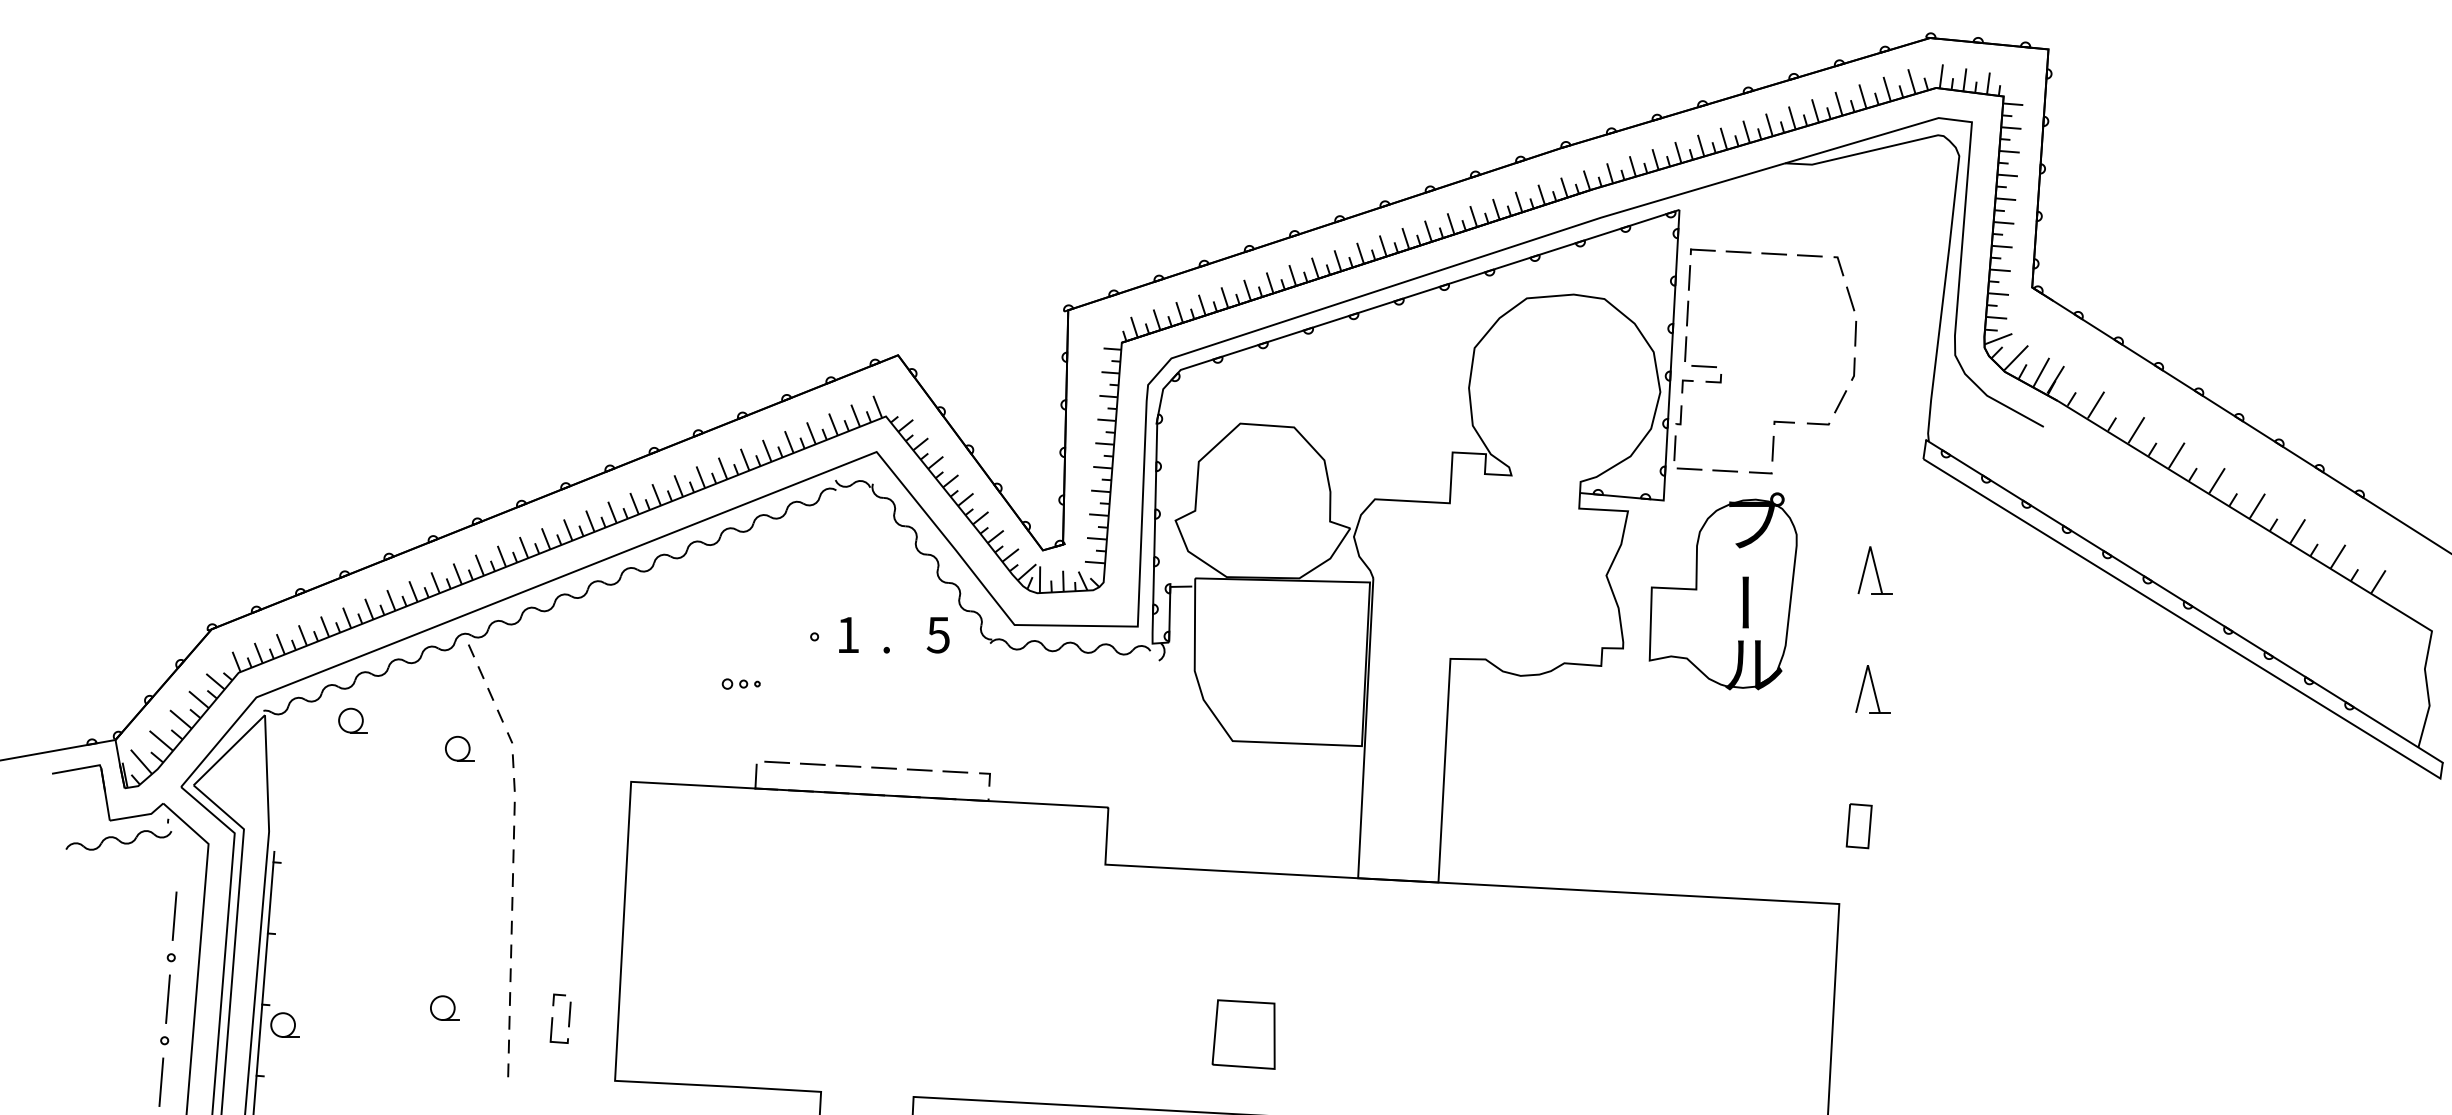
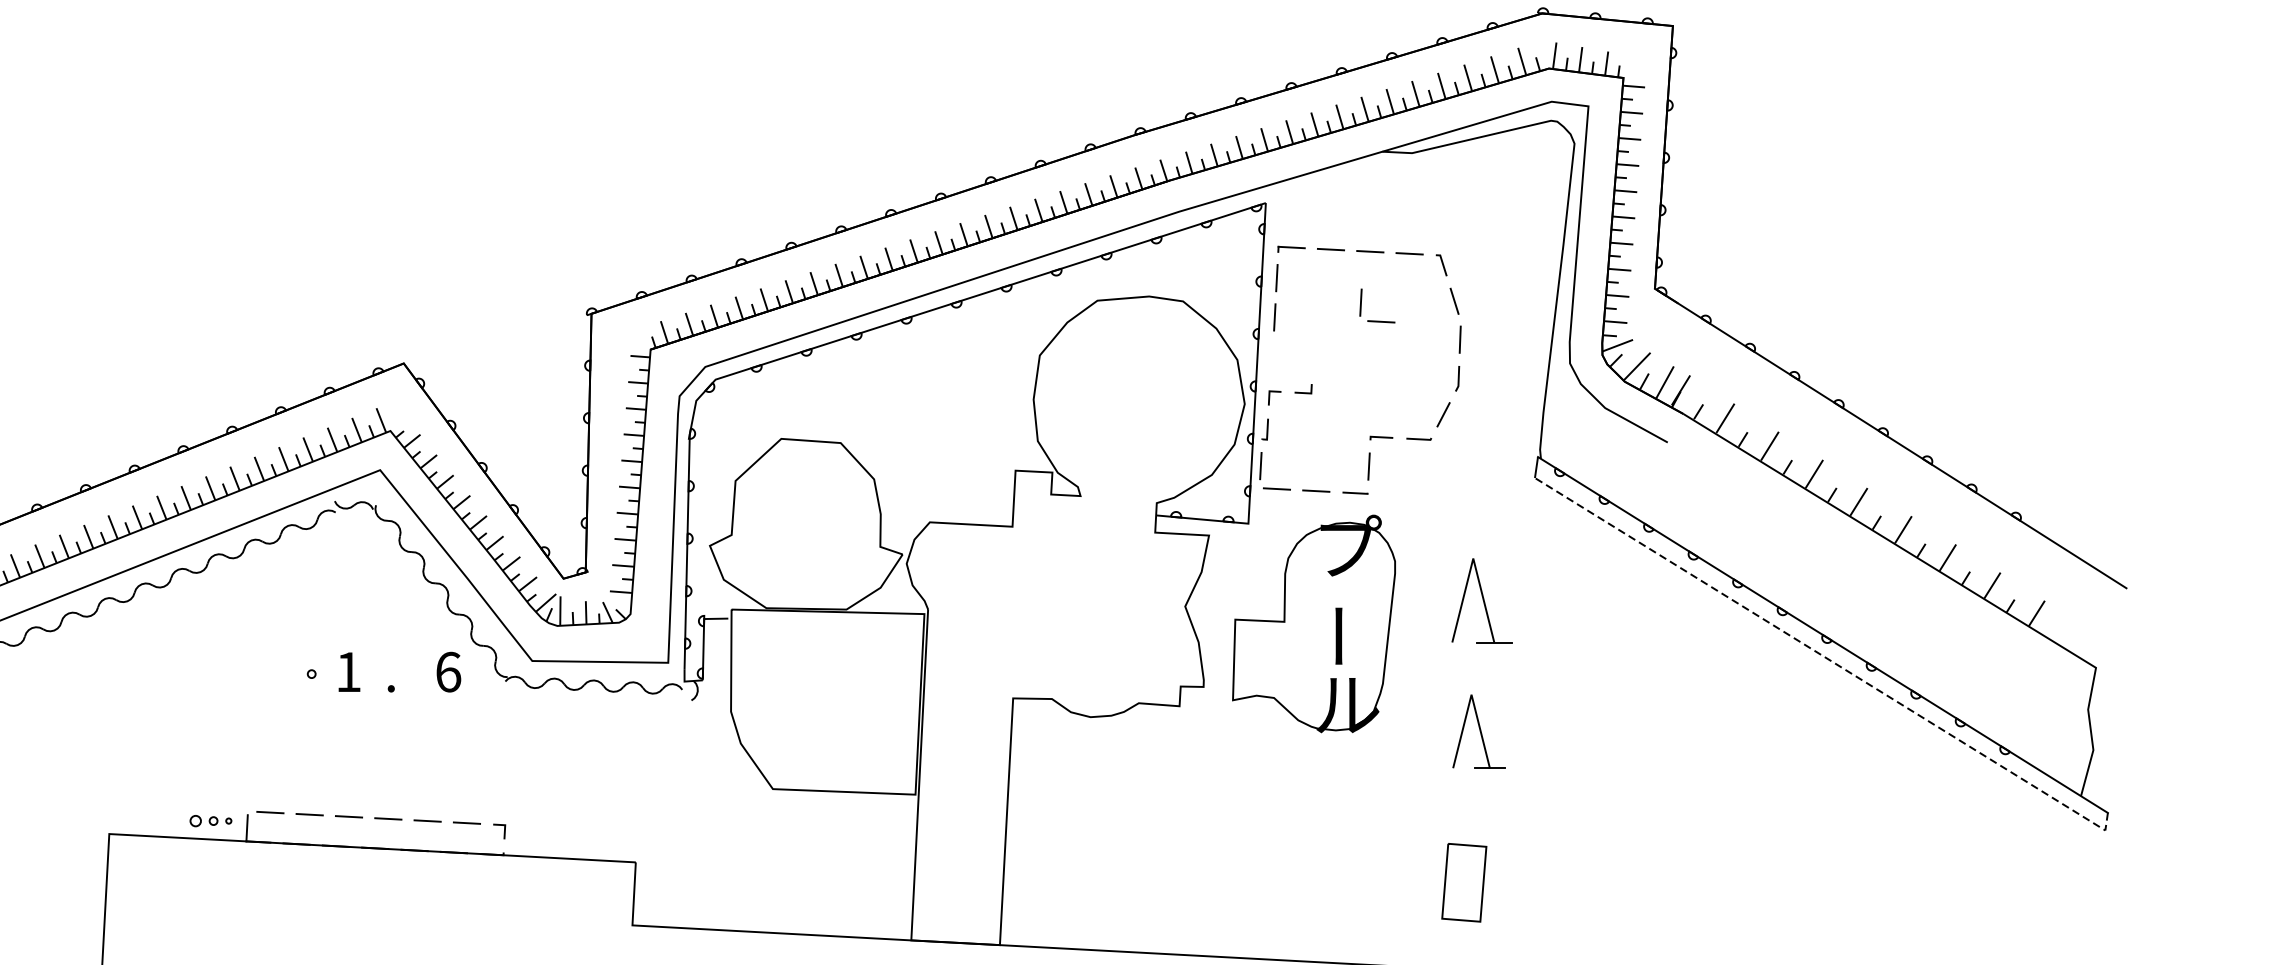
part: (1700, 365) -> (1377, 320), moved
part: (1874, 570) -> (1480, 600), size x1.6
line: (2189, 623) -> (1828, 659), solid -> dashed
text: (938, 634) -> (448, 671), 5 -> 6
part: (740, 683) -> (210, 820), moved
part: (1872, 689) -> (1478, 732), size x1.4
part: (1858, 826) -> (1463, 883), size x1.6

